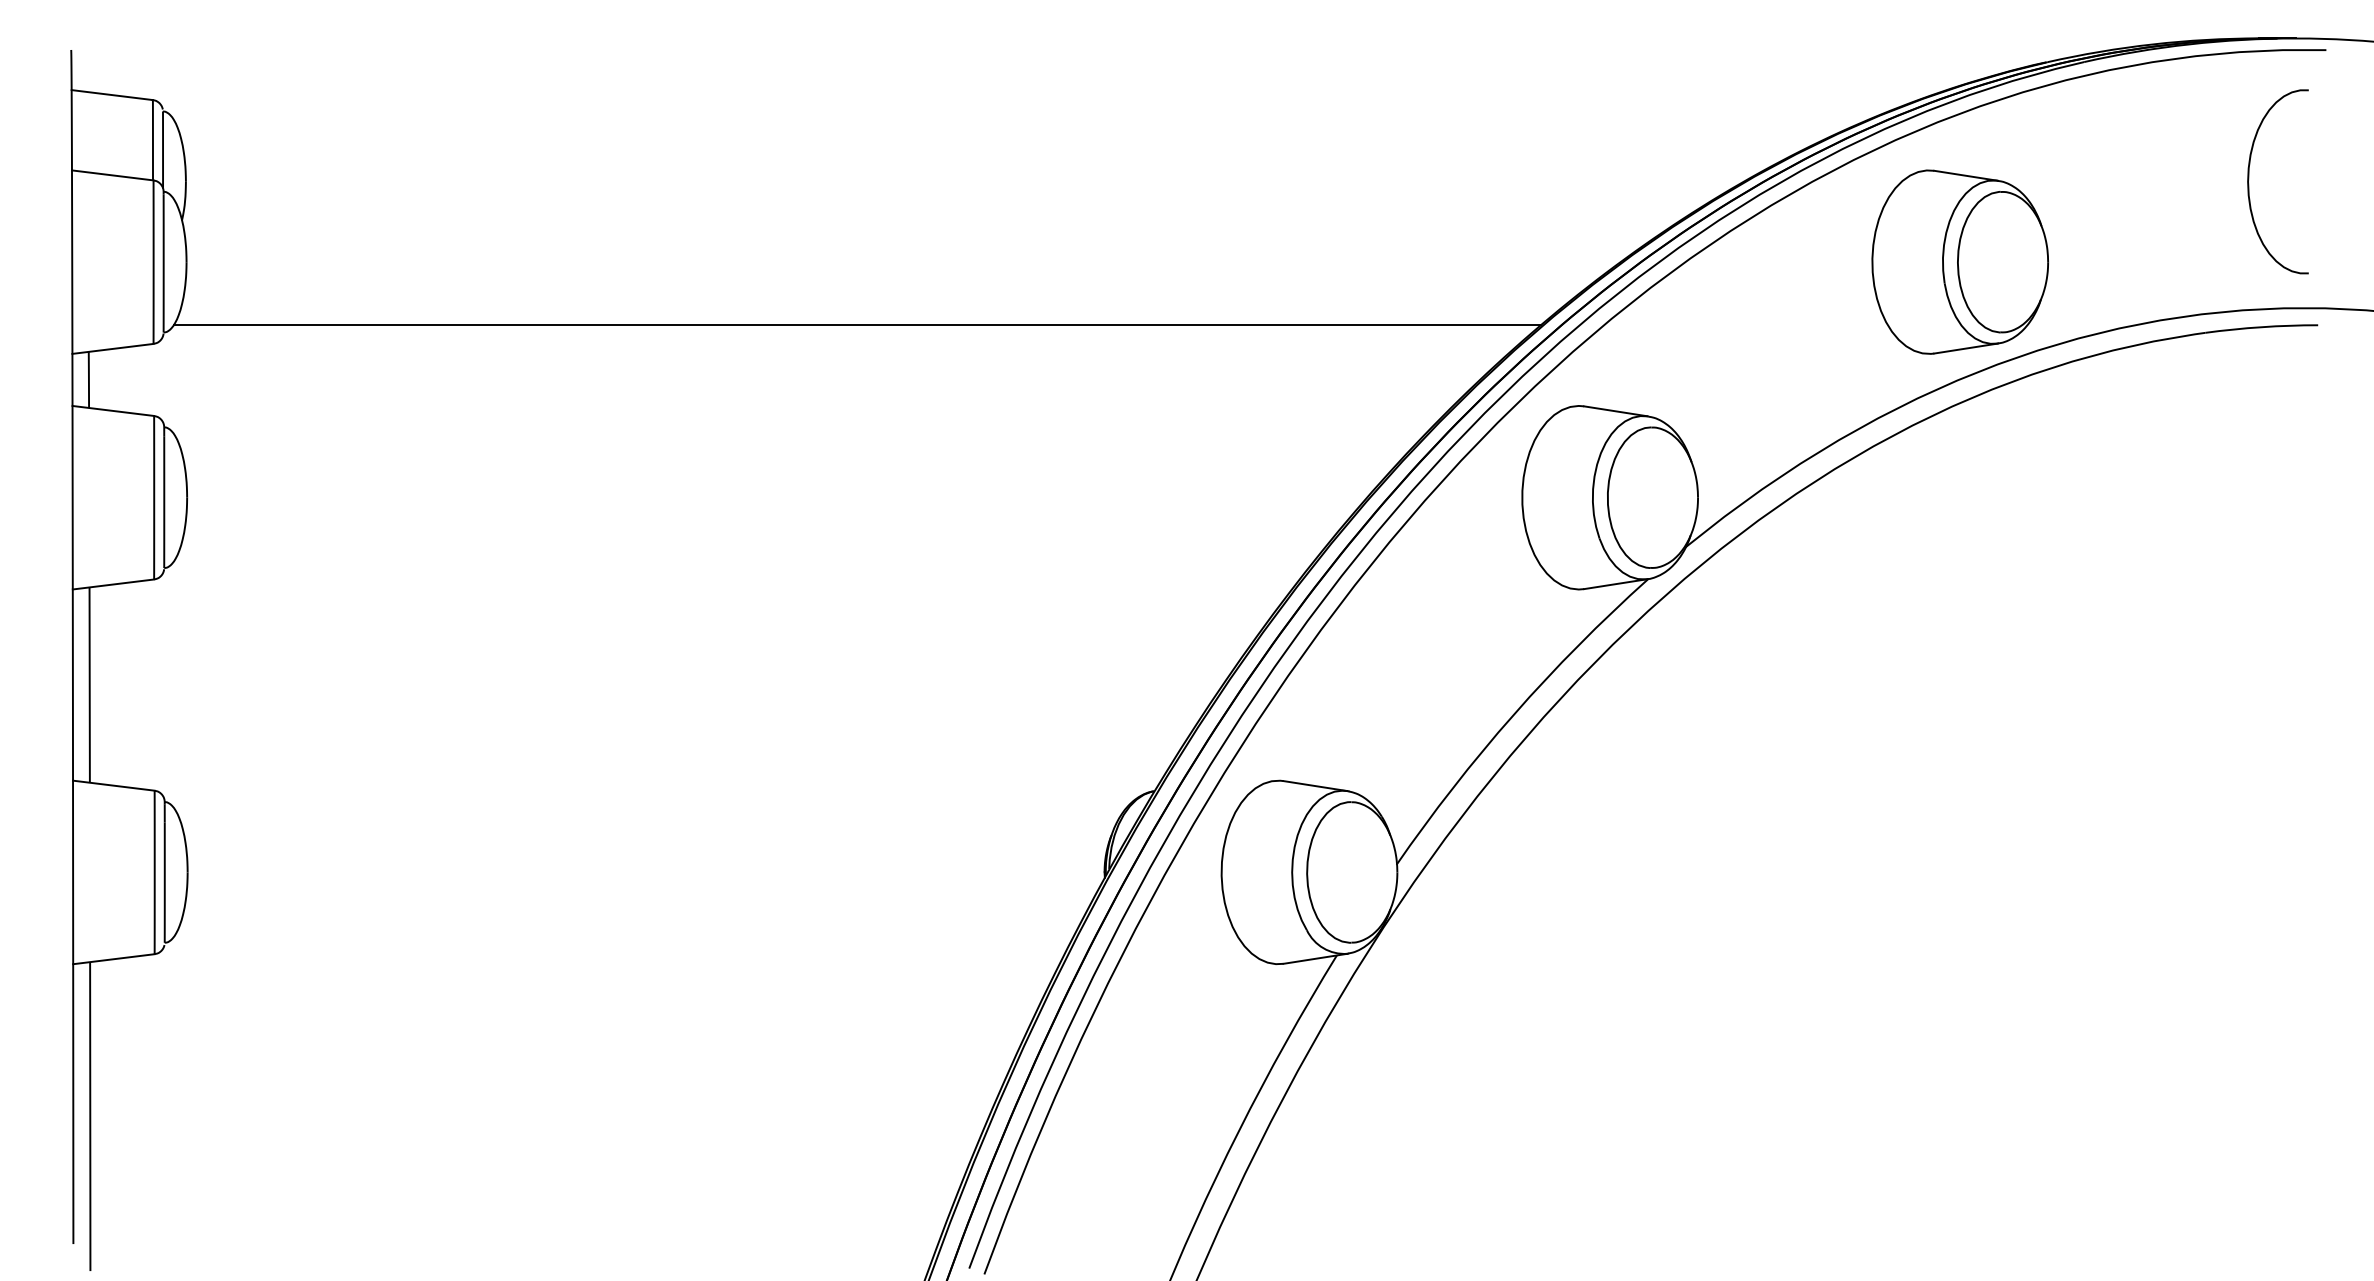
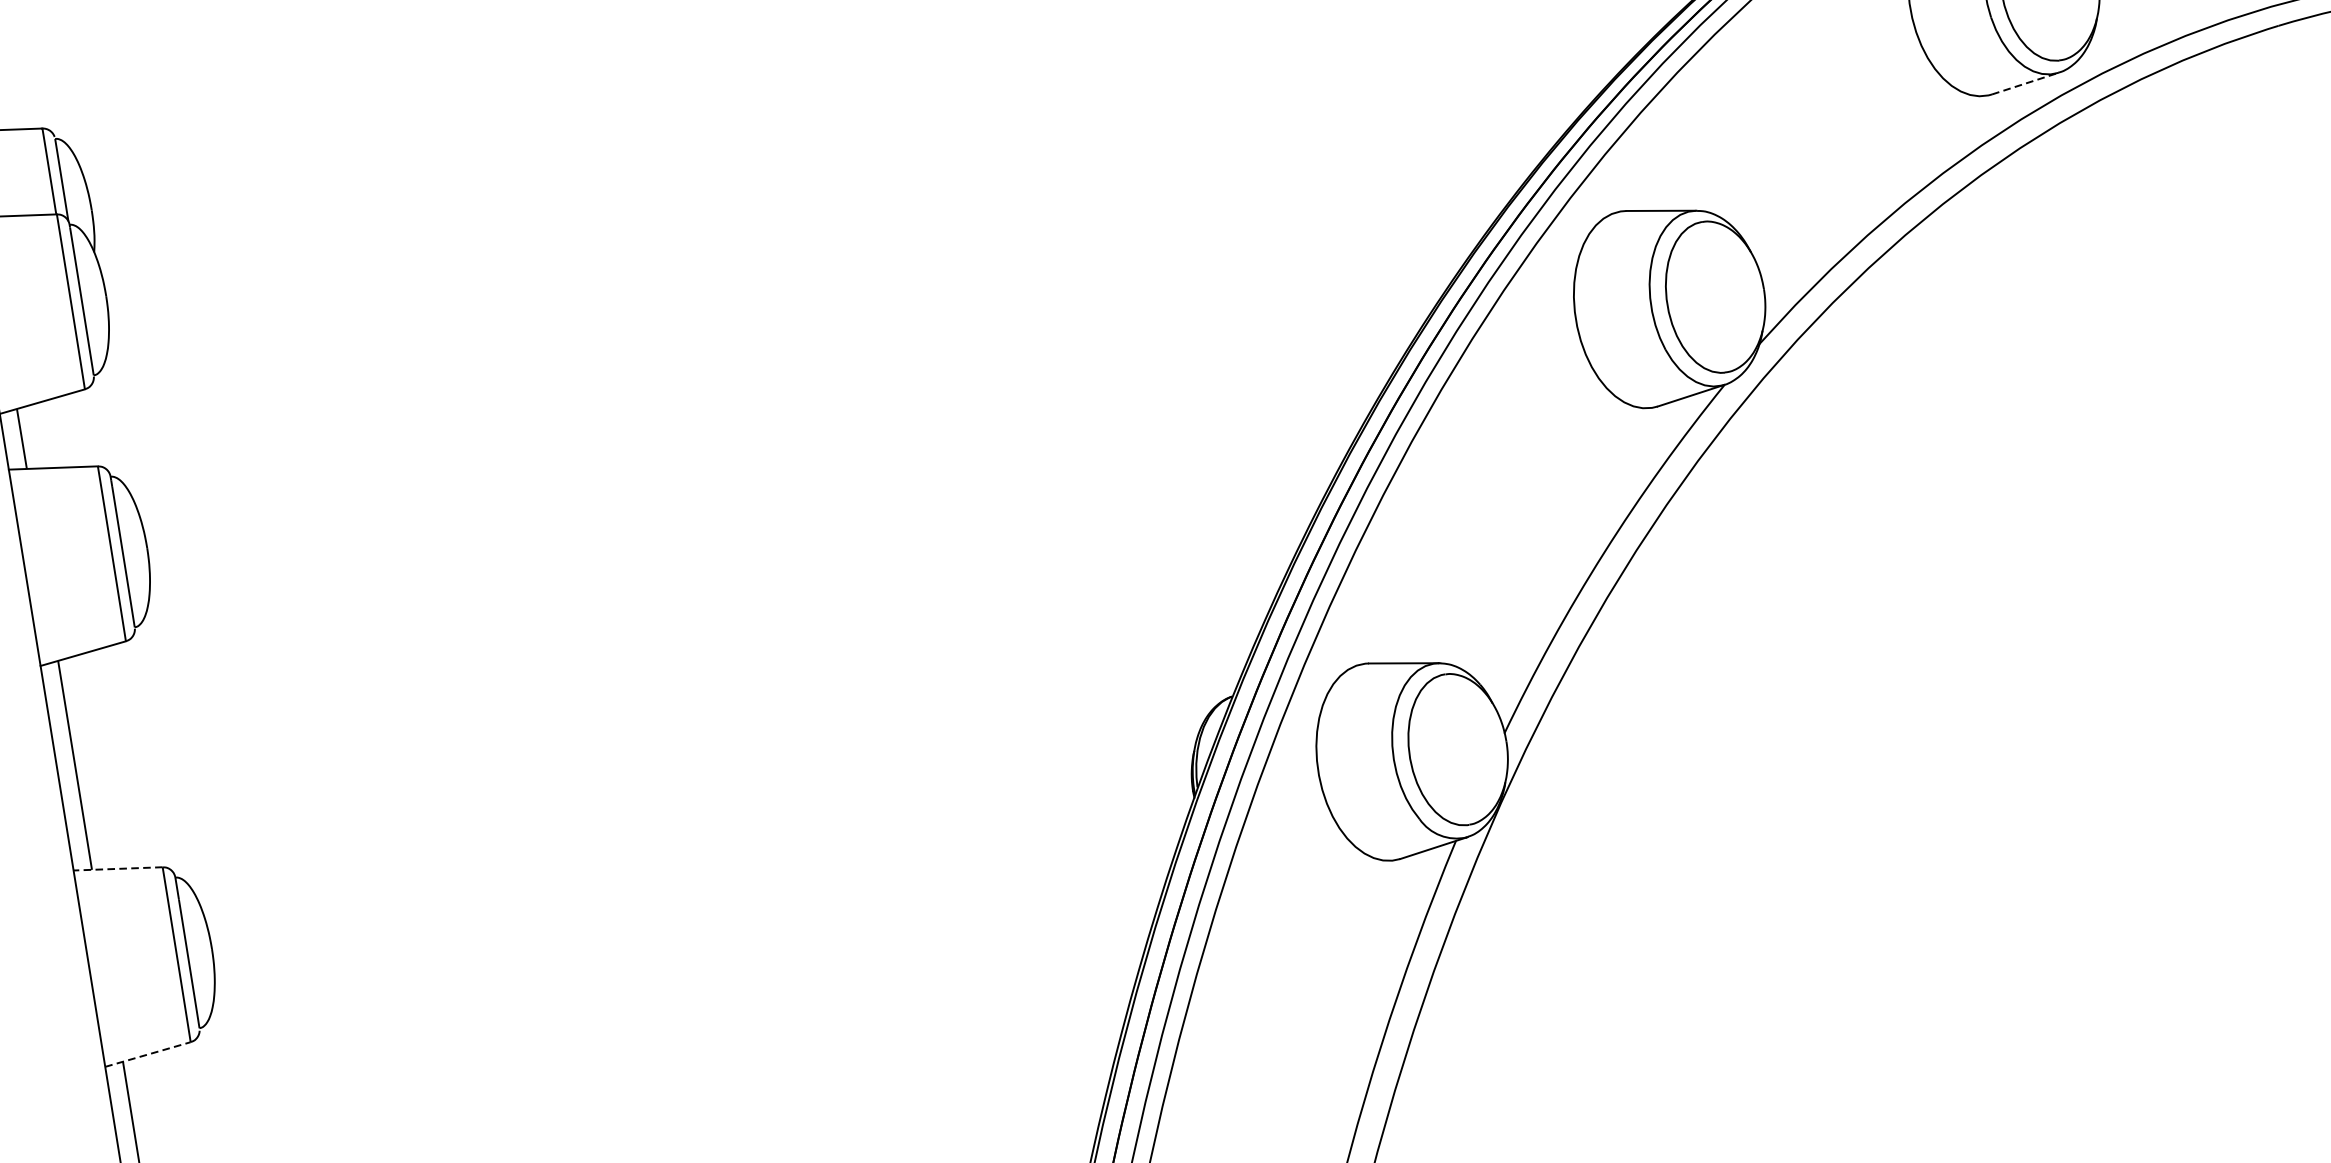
line: (857, 325) -> (835, 248), removed
line: (1966, 348) -> (2025, 83), solid -> dashed
line: (113, 785) -> (117, 868), solid -> dashed
line: (114, 959) -> (148, 1054), solid -> dashed

